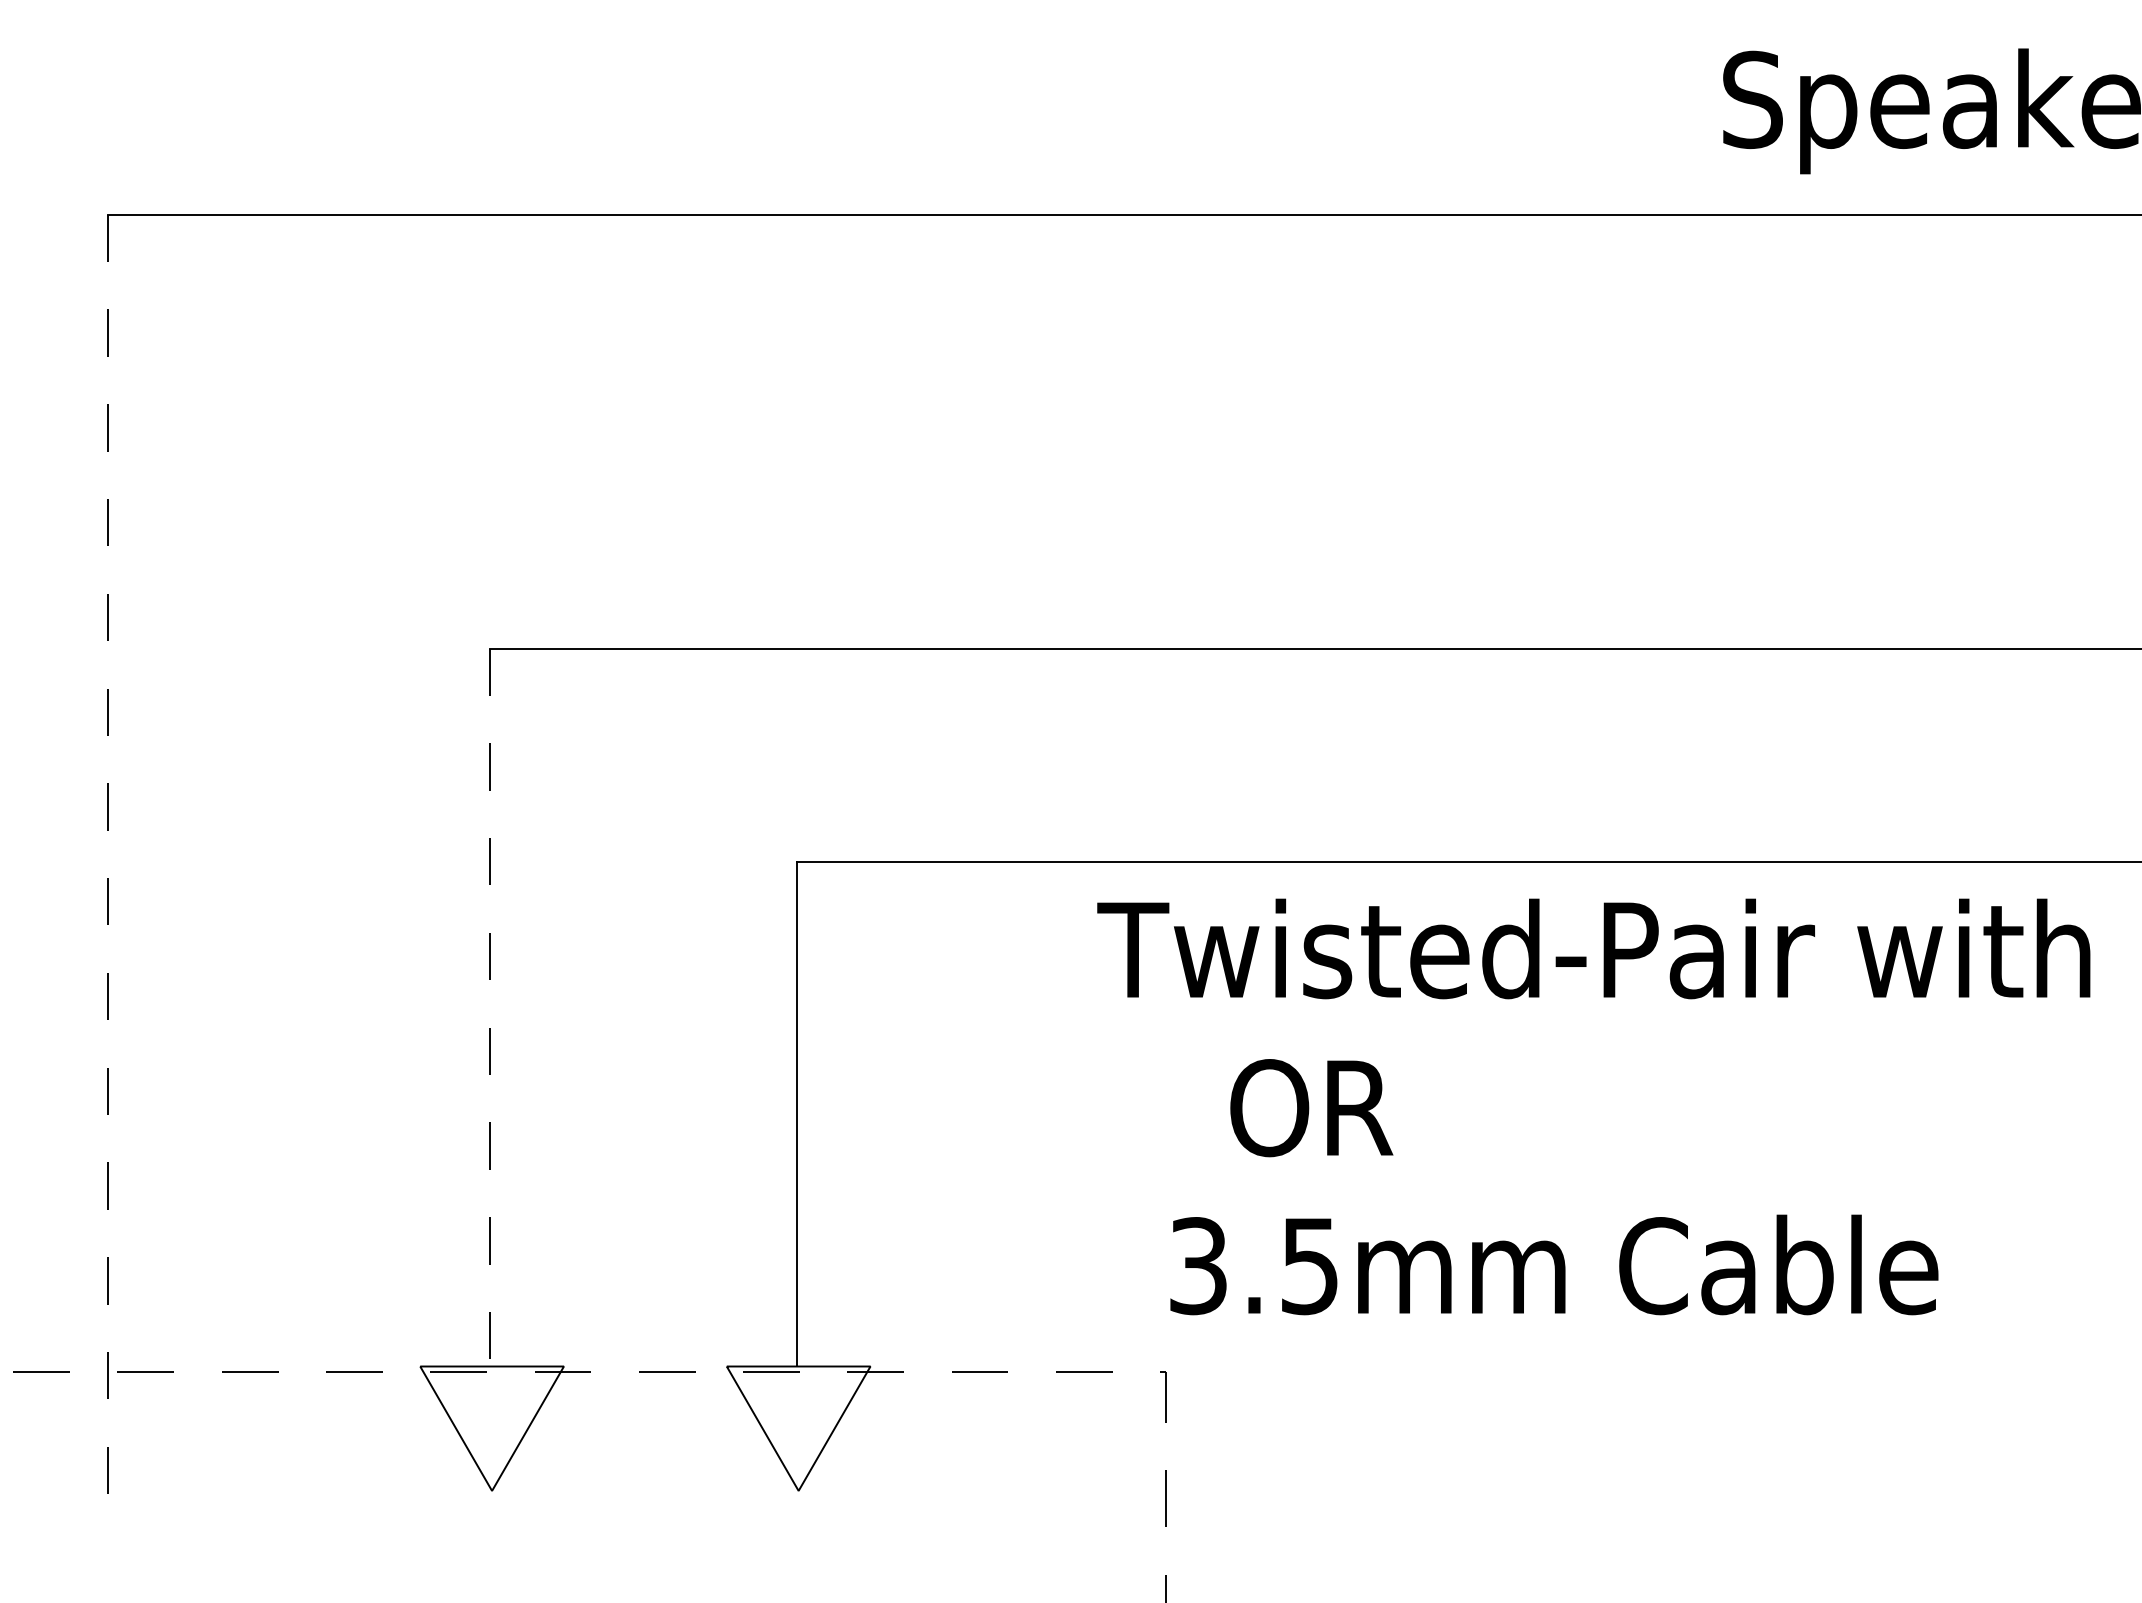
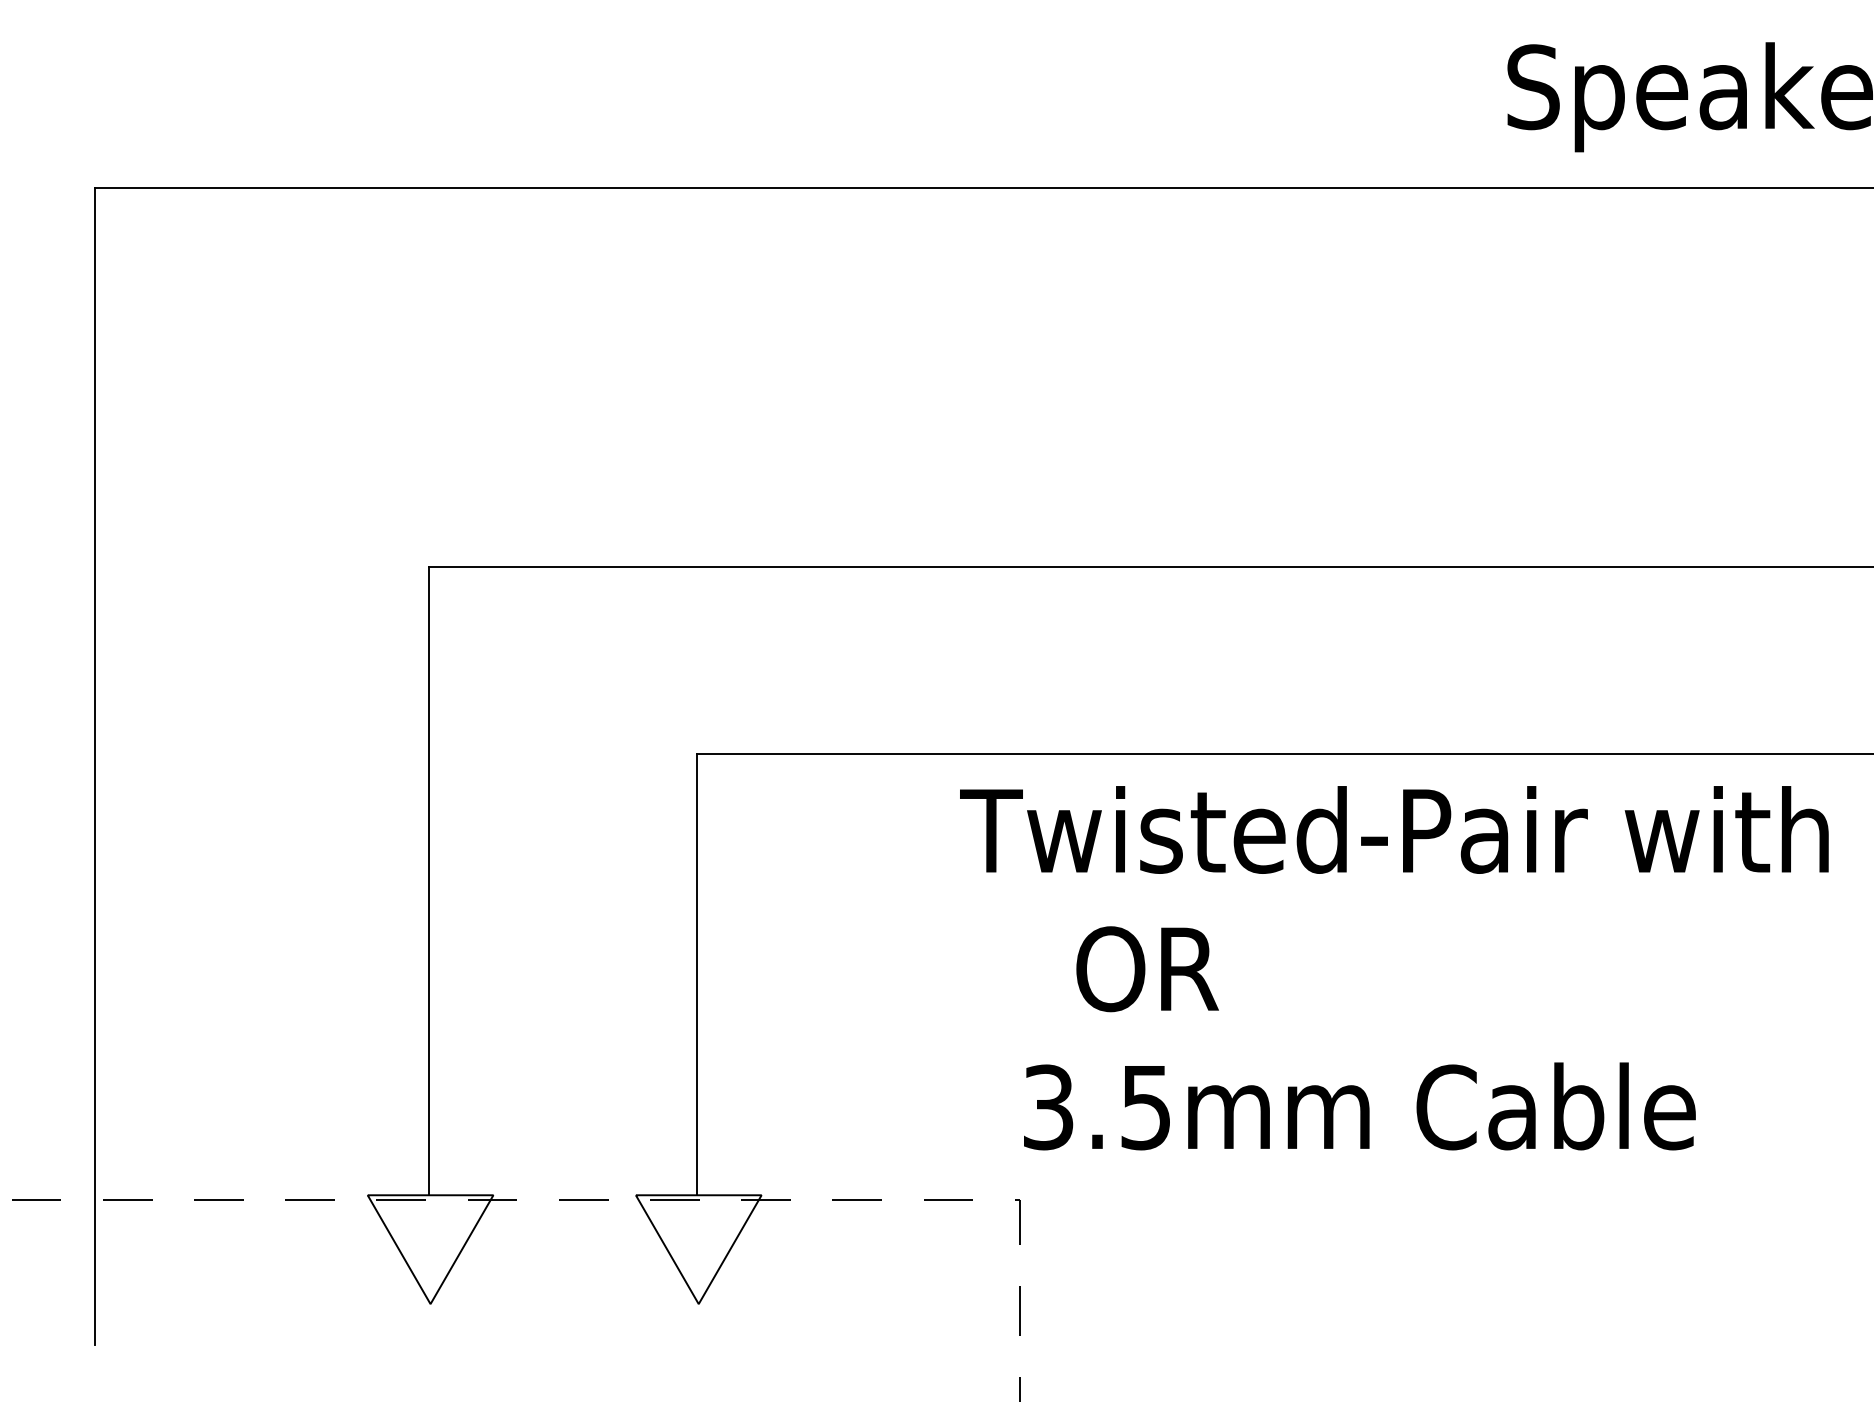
line: (107, 876) -> (94, 766), dashed -> solid
line: (489, 1007) -> (428, 881), dashed -> solid

